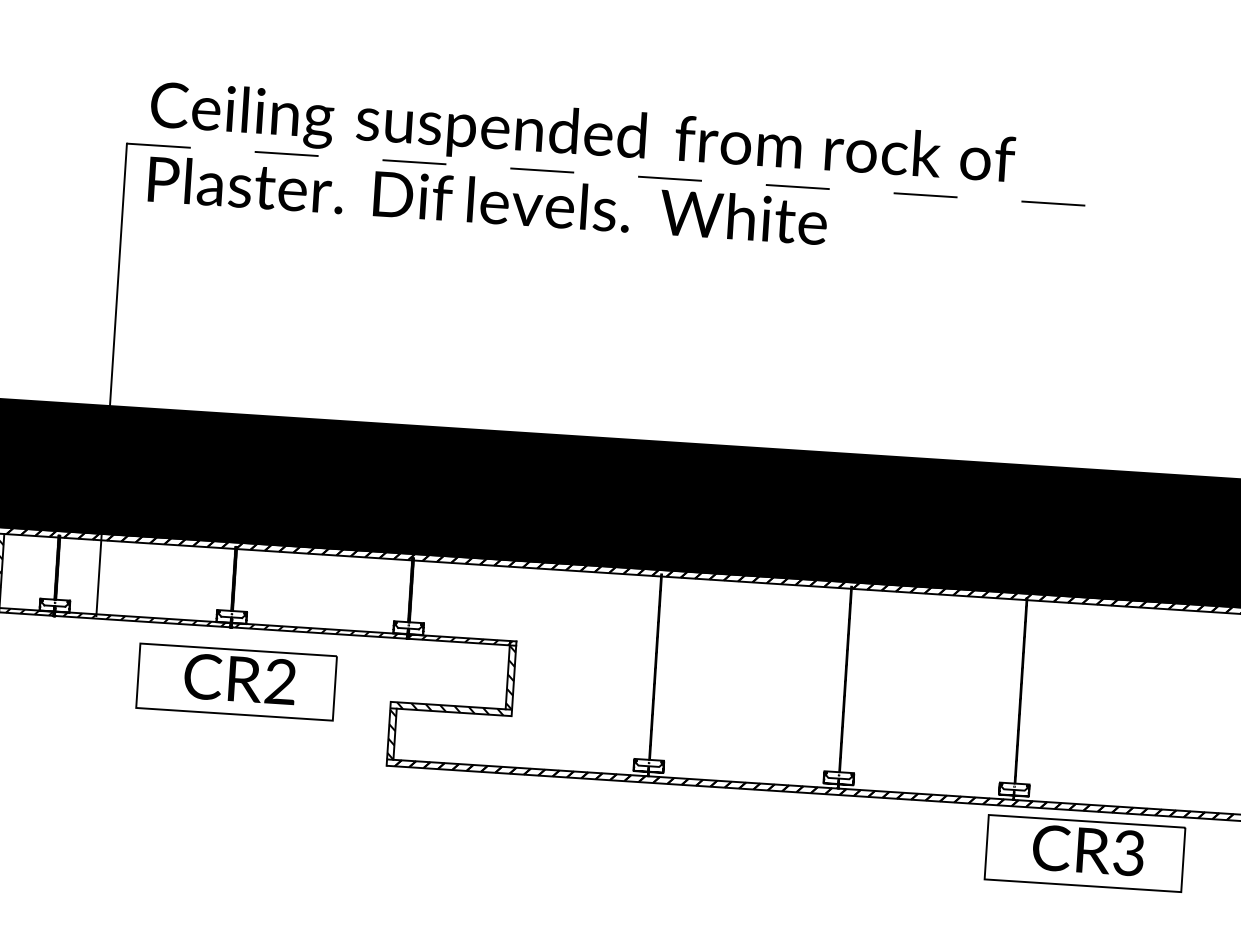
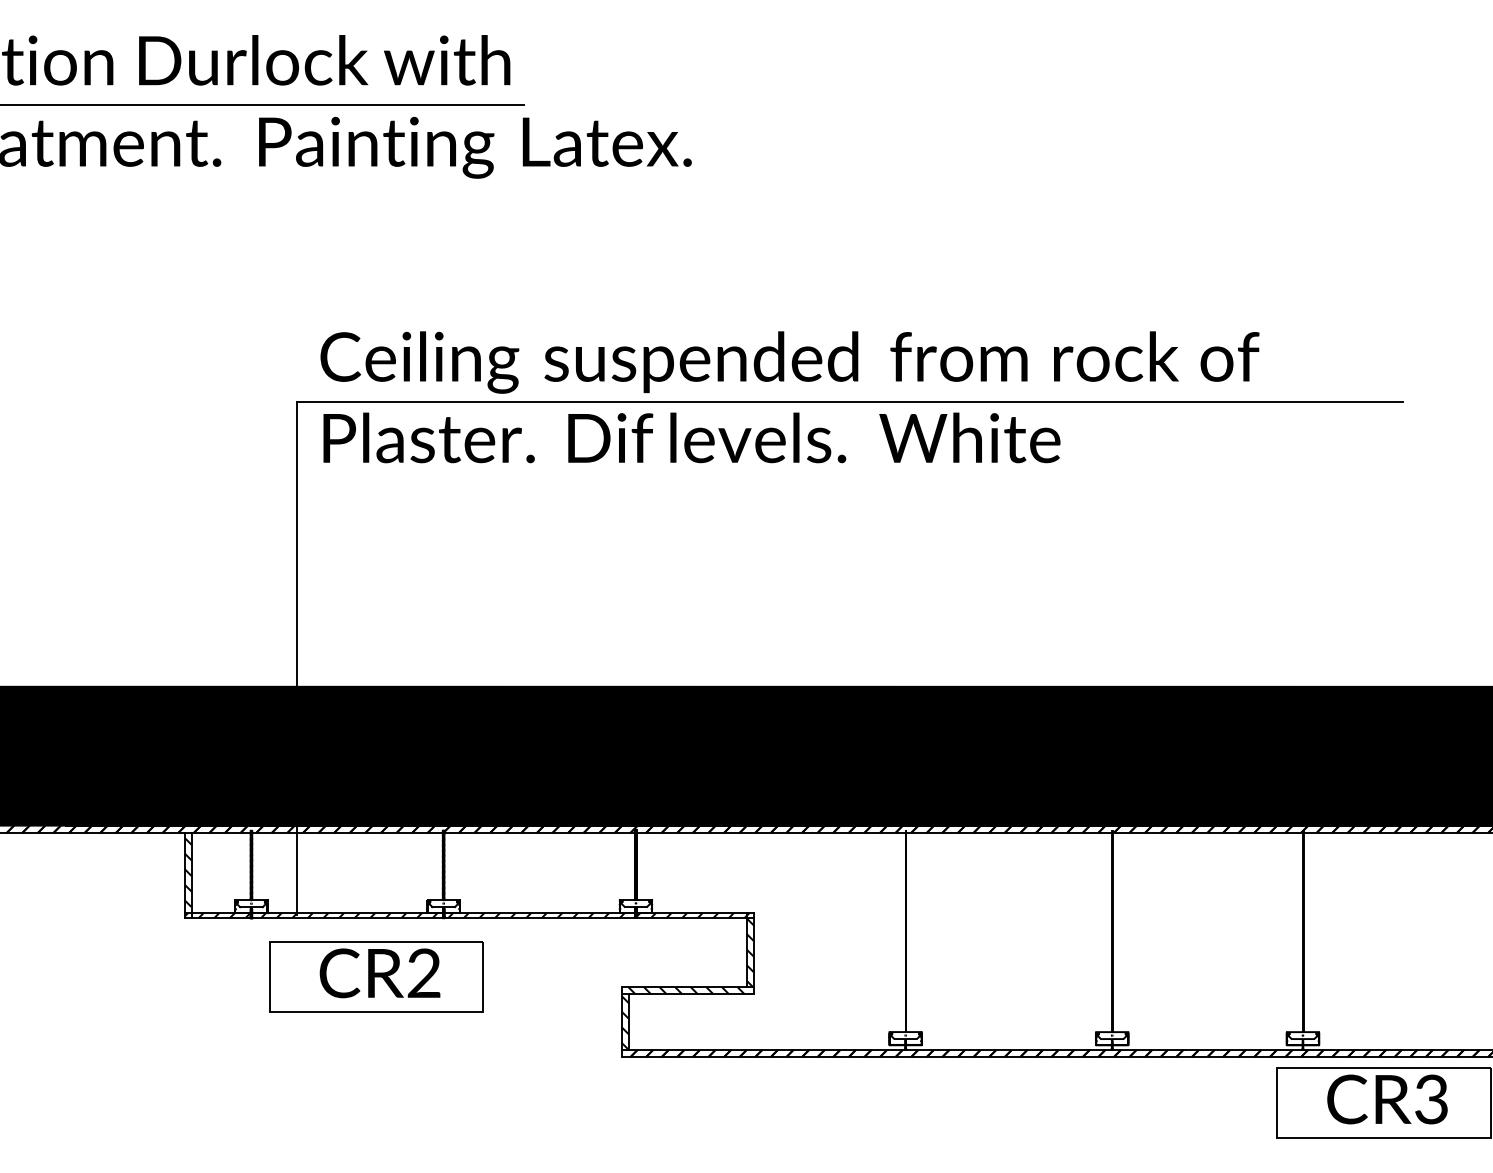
line: (636, 176) -> (850, 401), dashed -> solid
part: (236, 681) -> (376, 976), moved

